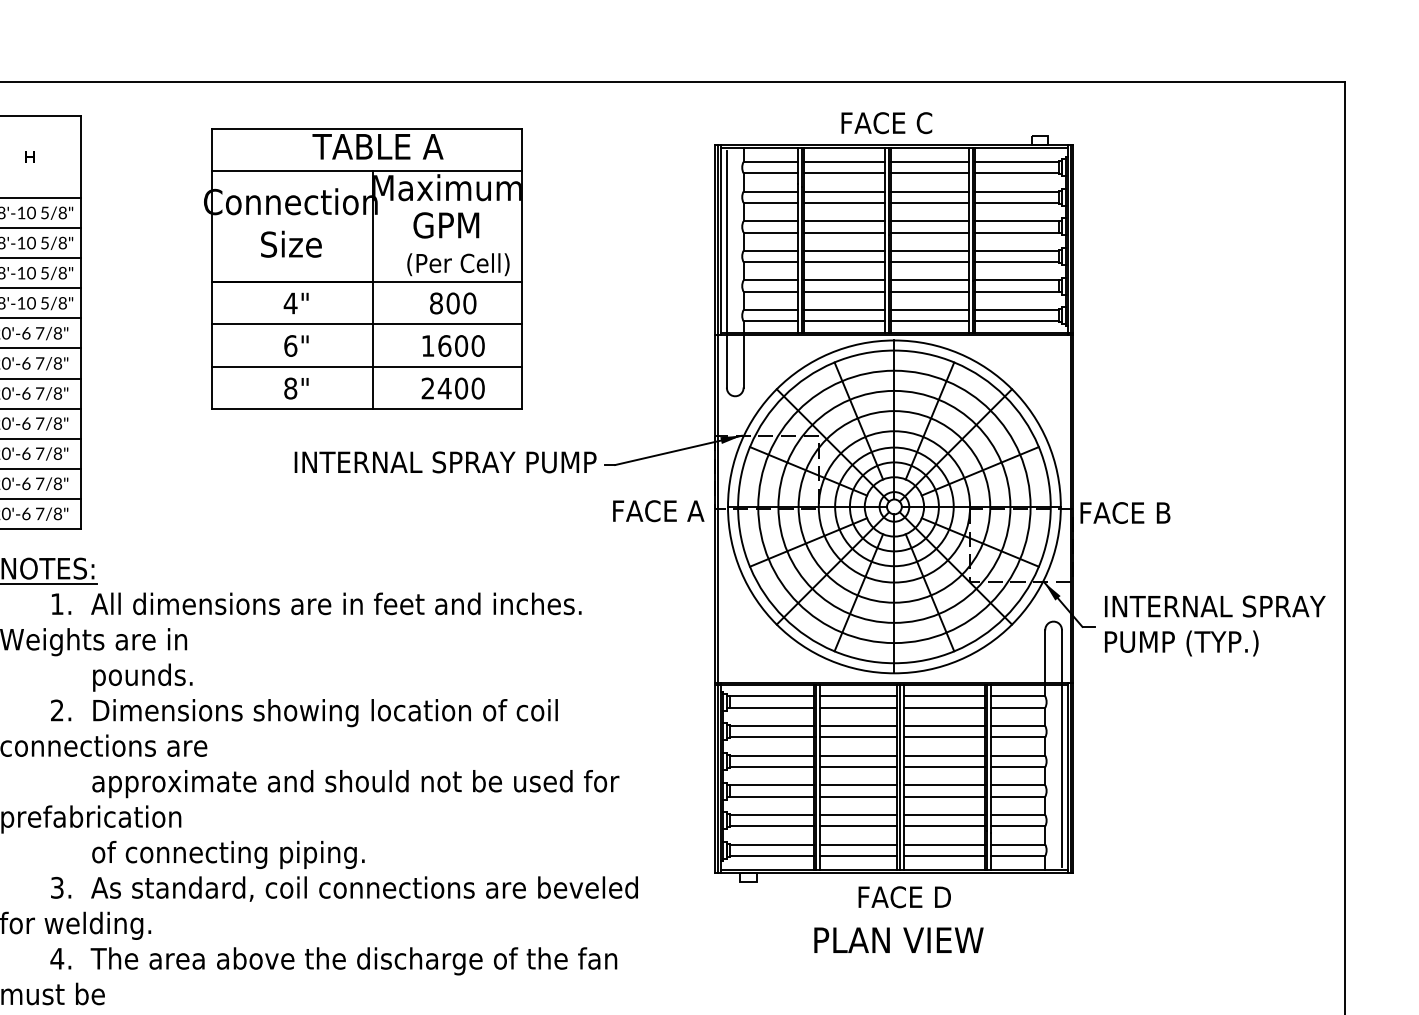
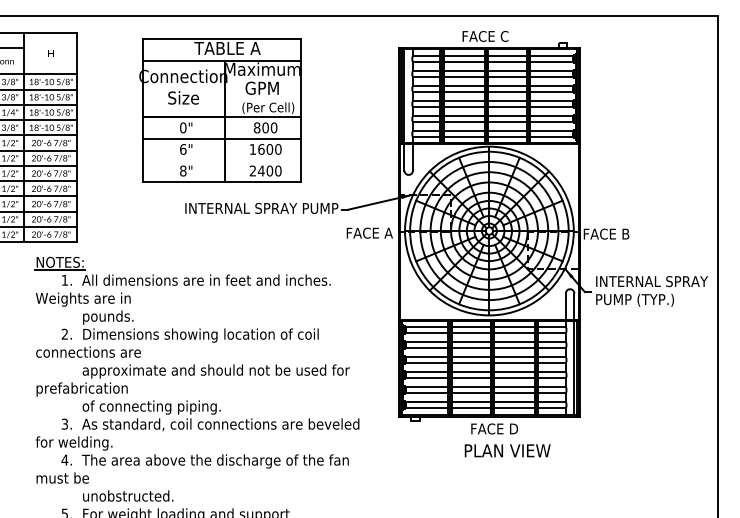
text: (289, 302) -> (182, 127), 4" -> 0"
line: (366, 367) -> (221, 160), removed
text: (898, 939) -> (507, 450), moved

